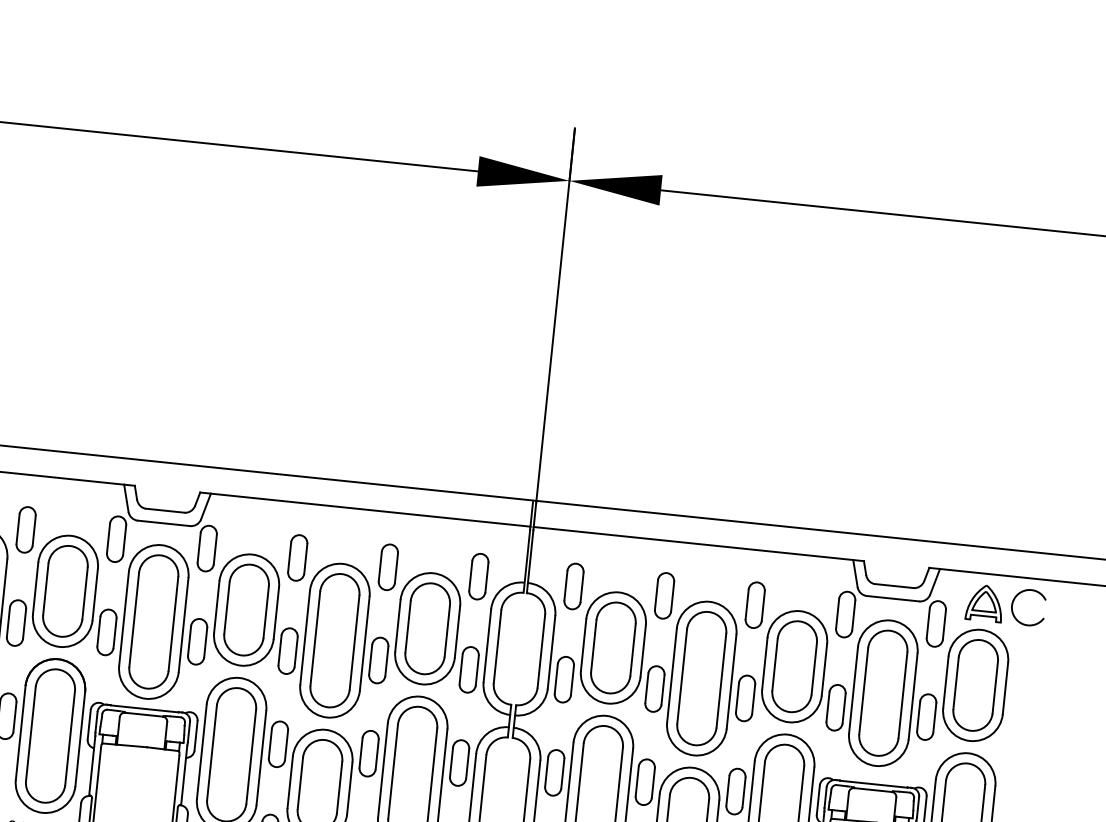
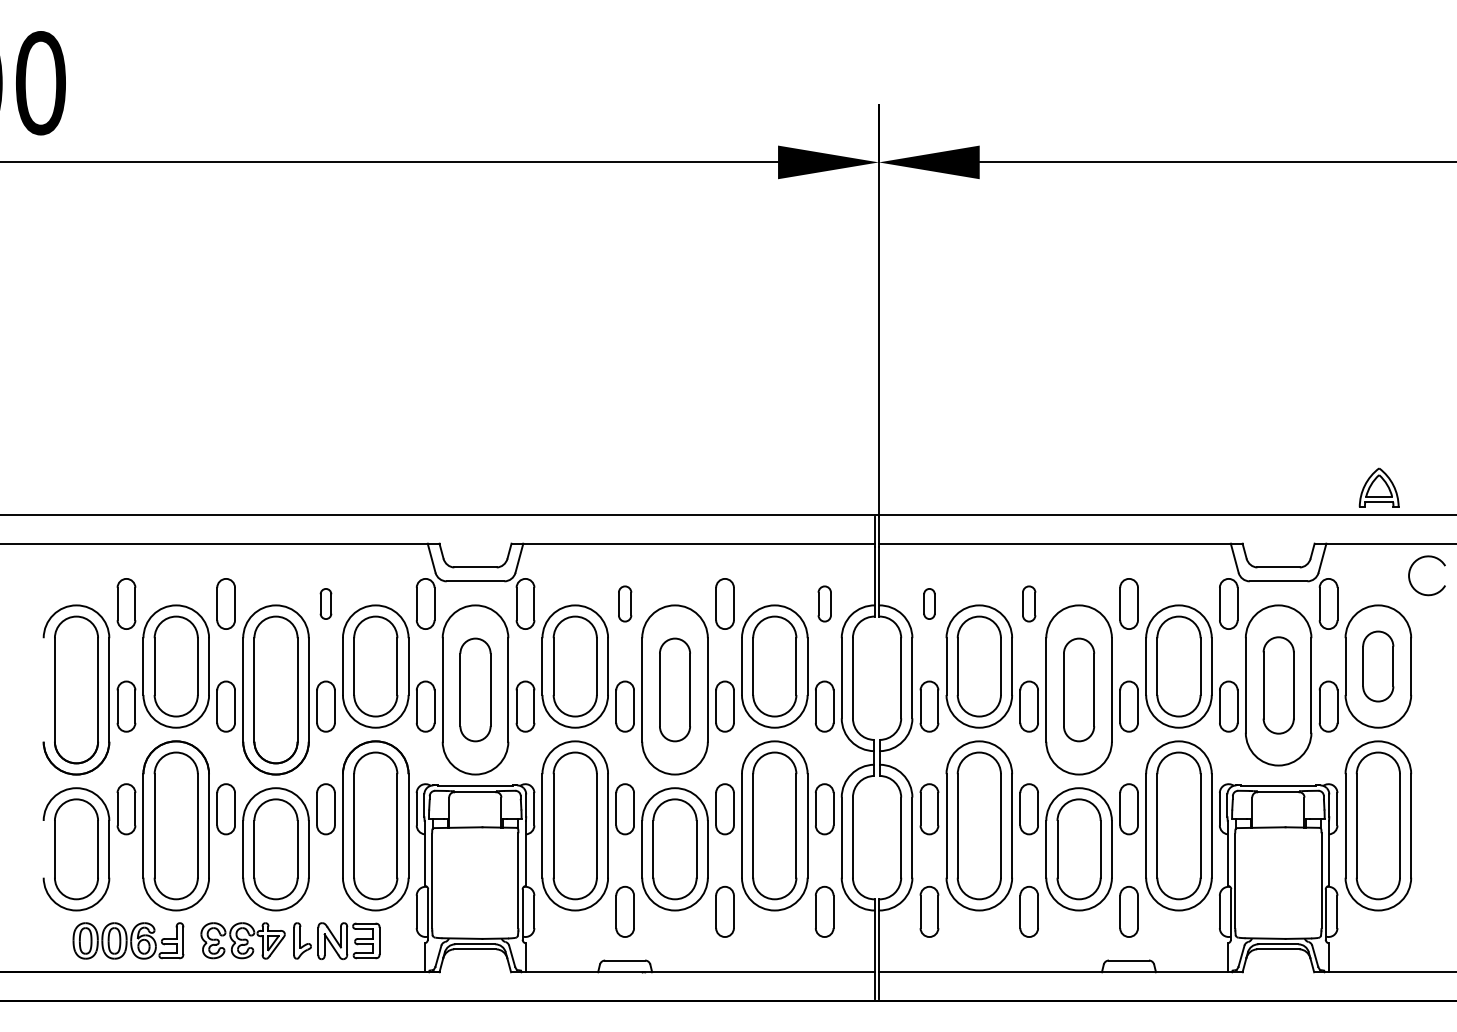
part: (25, 529) -> (325, 603), size x0.6
part: (297, 557) -> (624, 603), size x0.7
part: (478, 576) -> (824, 603), size x0.7
part: (574, 586) -> (929, 603), size x0.6
part: (663, 595) -> (1028, 603), size x0.7
part: (984, 602) -> (1378, 487), moved
part: (153, 621) -> (475, 689), size x0.7
part: (334, 640) -> (674, 689), size x0.7
part: (701, 678) -> (1078, 689), size x0.7
part: (974, 685) -> (1377, 666), size x0.7
part: (883, 693) -> (1278, 685), size x0.7

